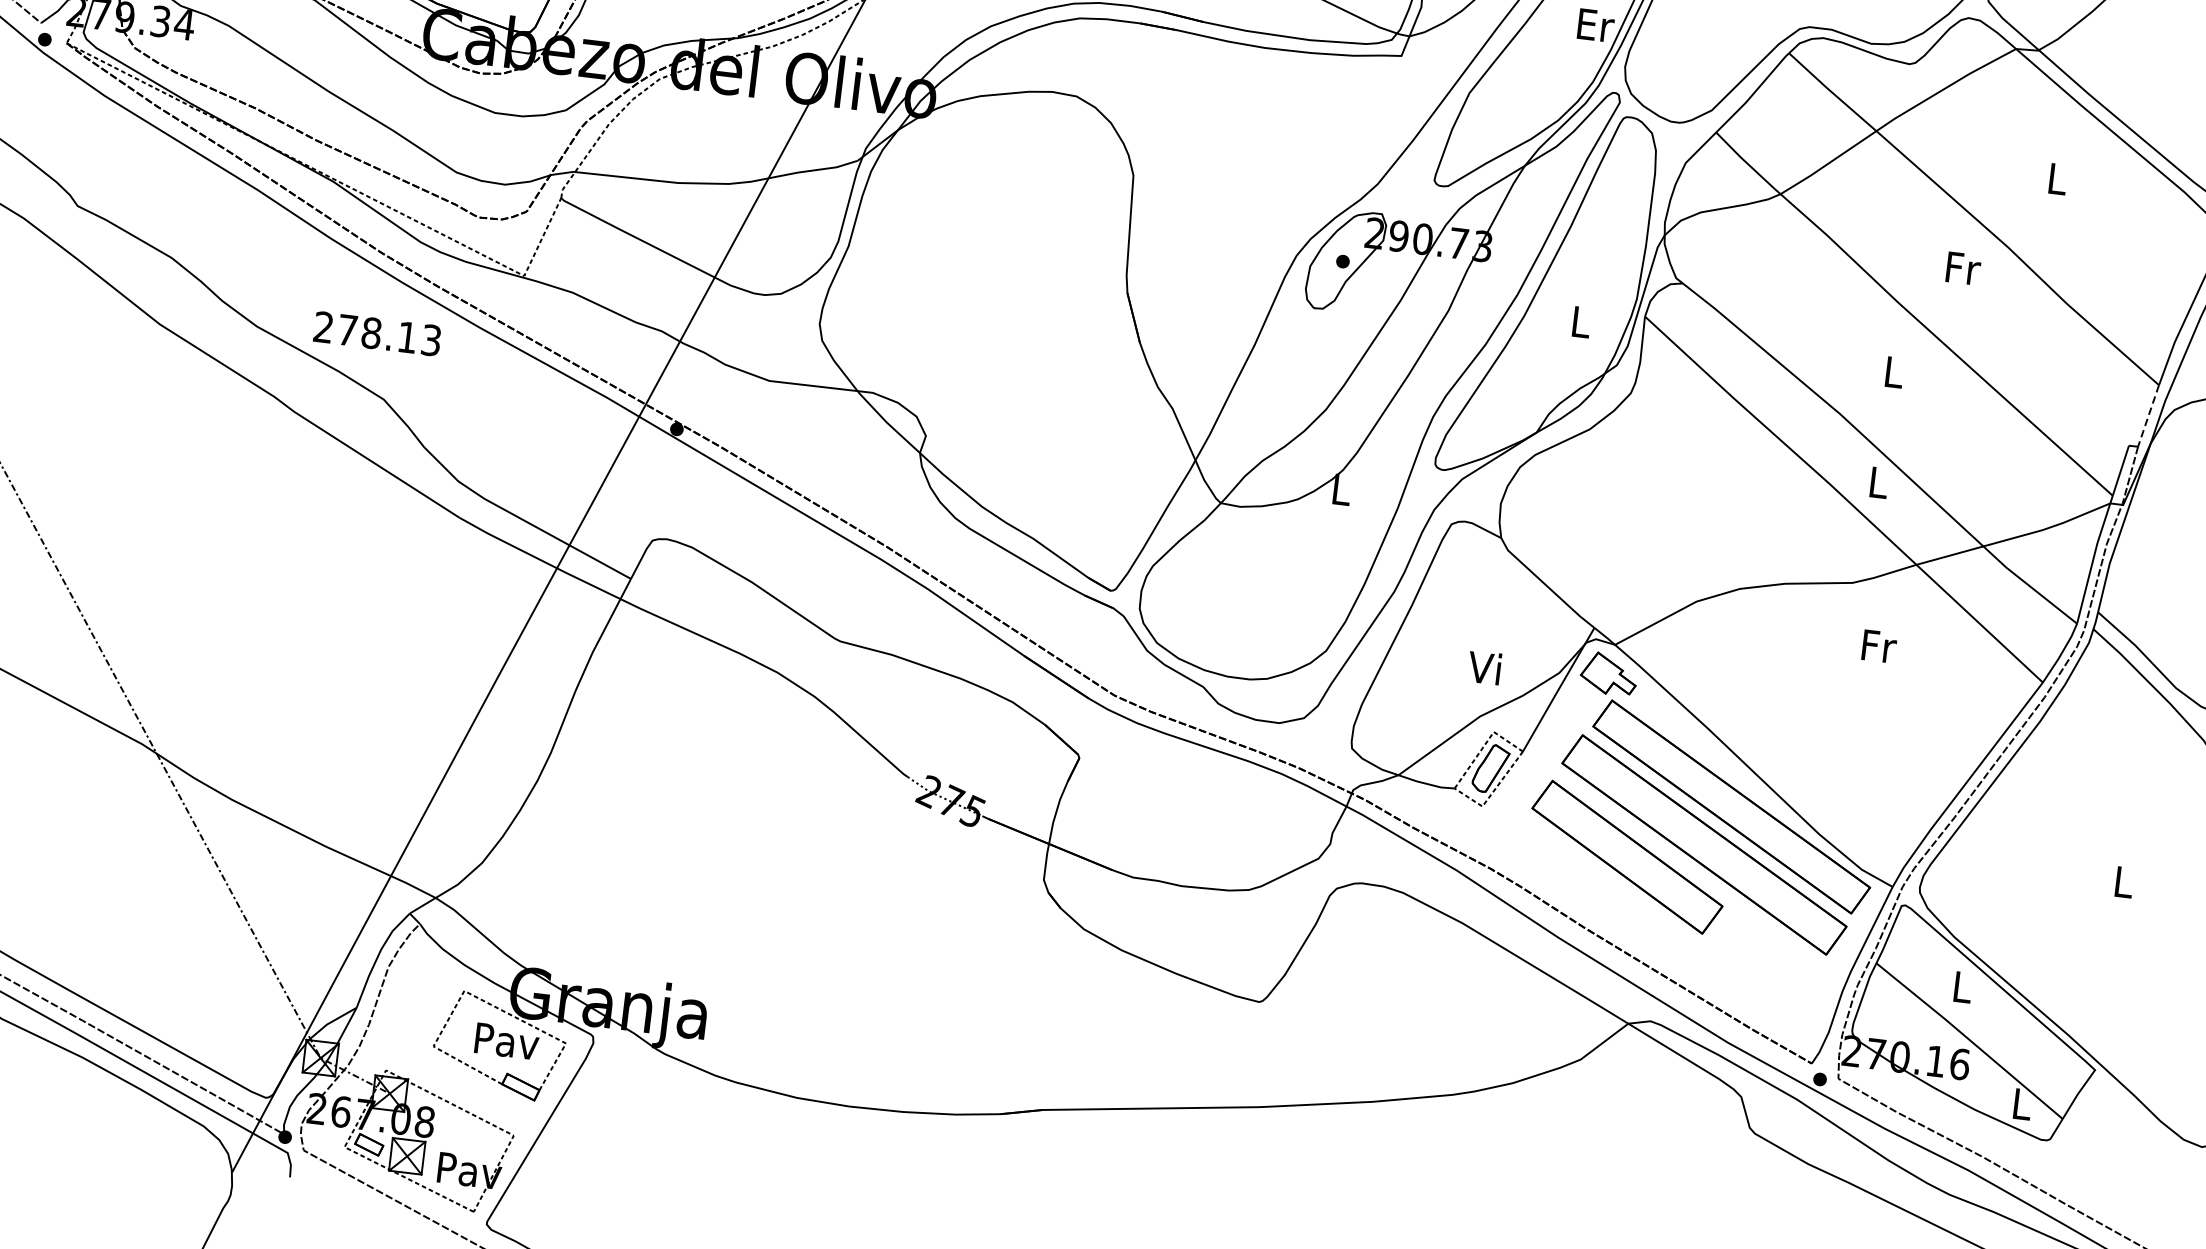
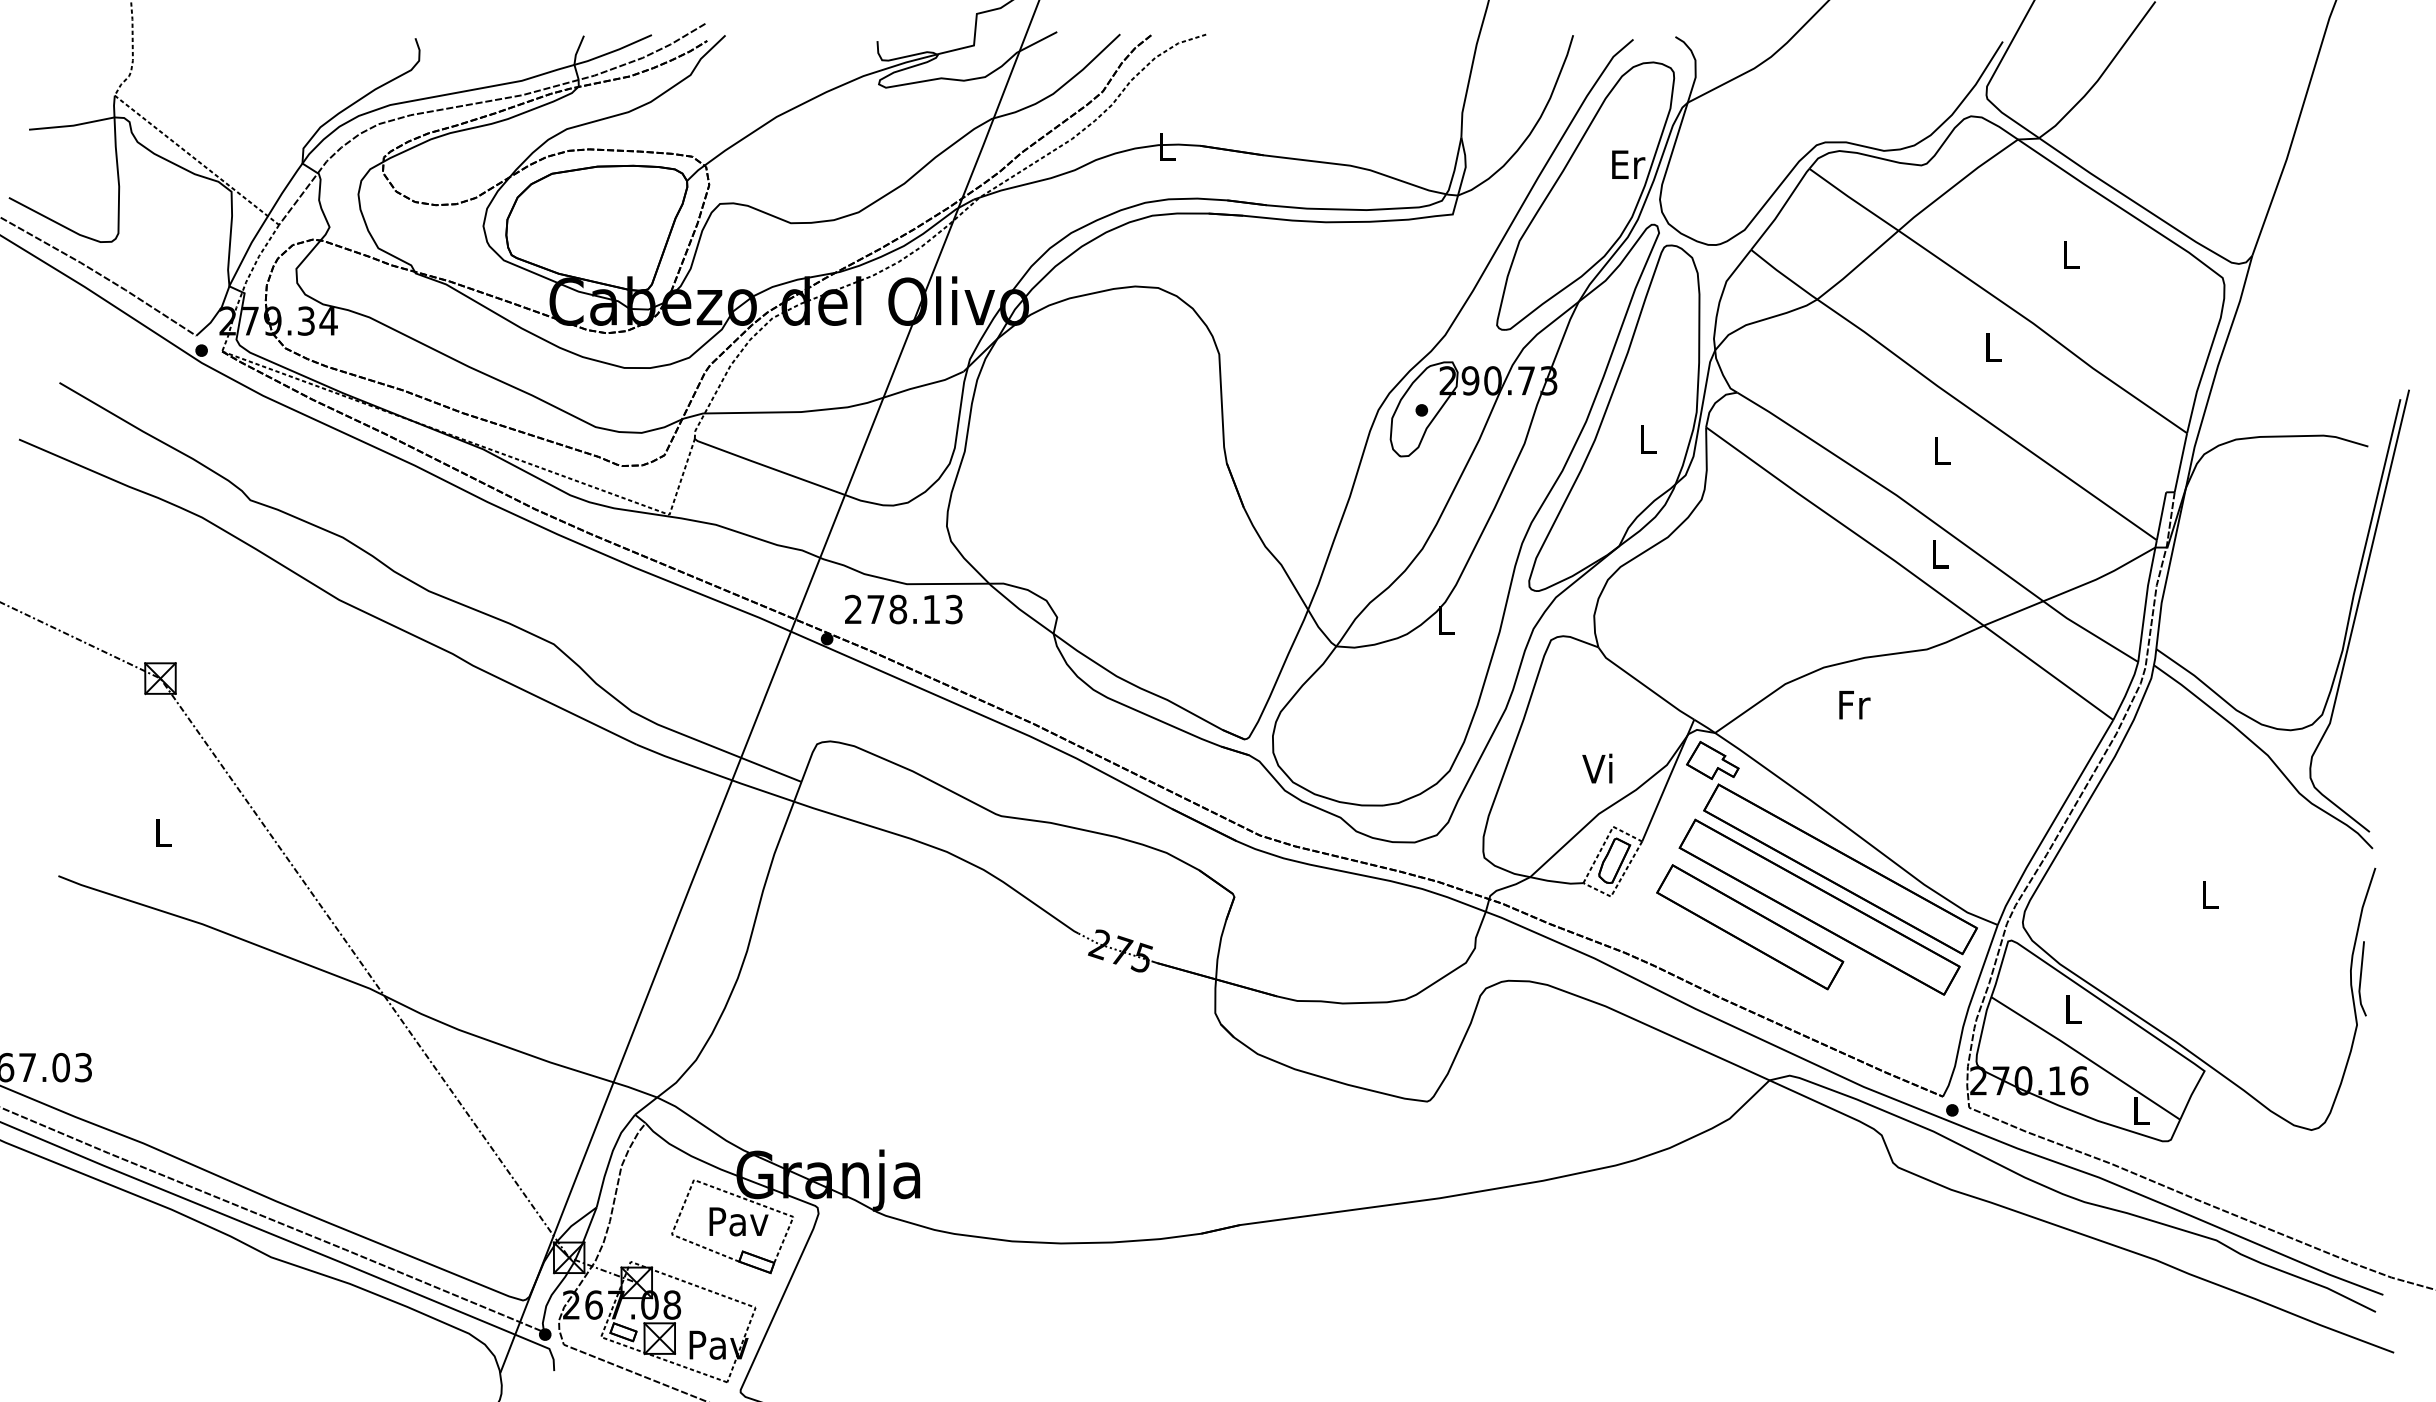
text: (1962, 268) -> (1993, 347), Fr -> L
text: (377, 333) -> (903, 609), moved
line: (2148, 416) -> (2180, 463), dashed -> solid
text: (1879, 646) -> (1854, 705), moved

